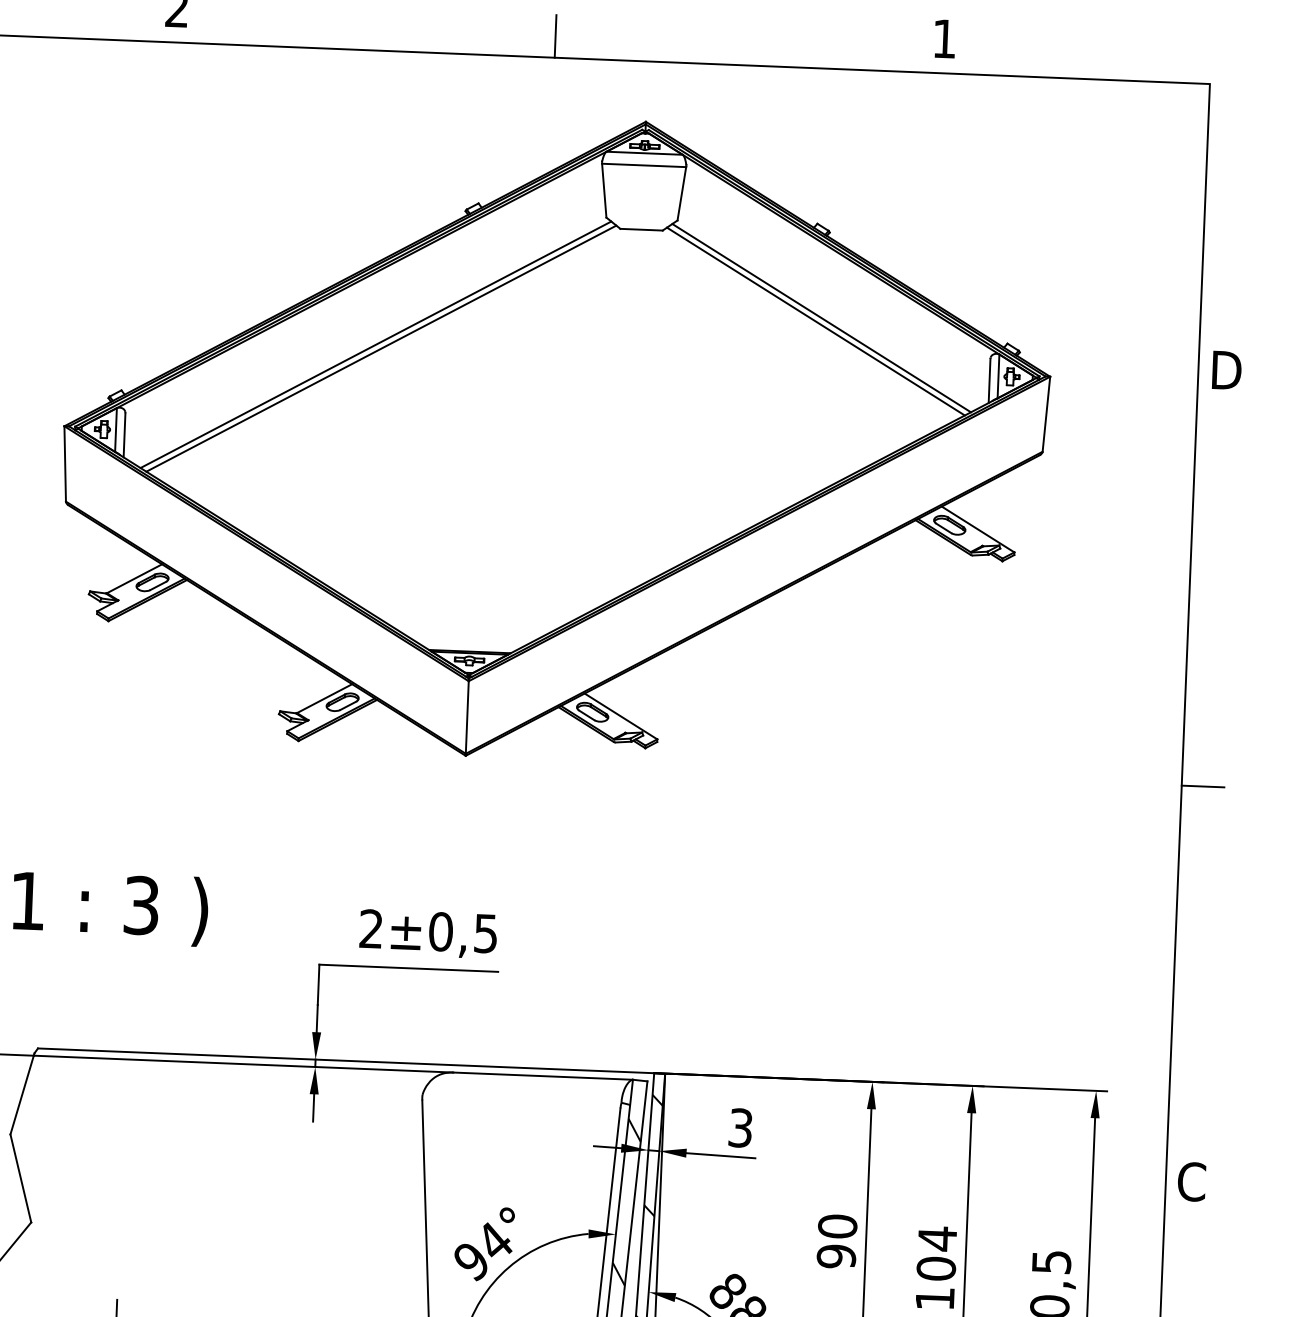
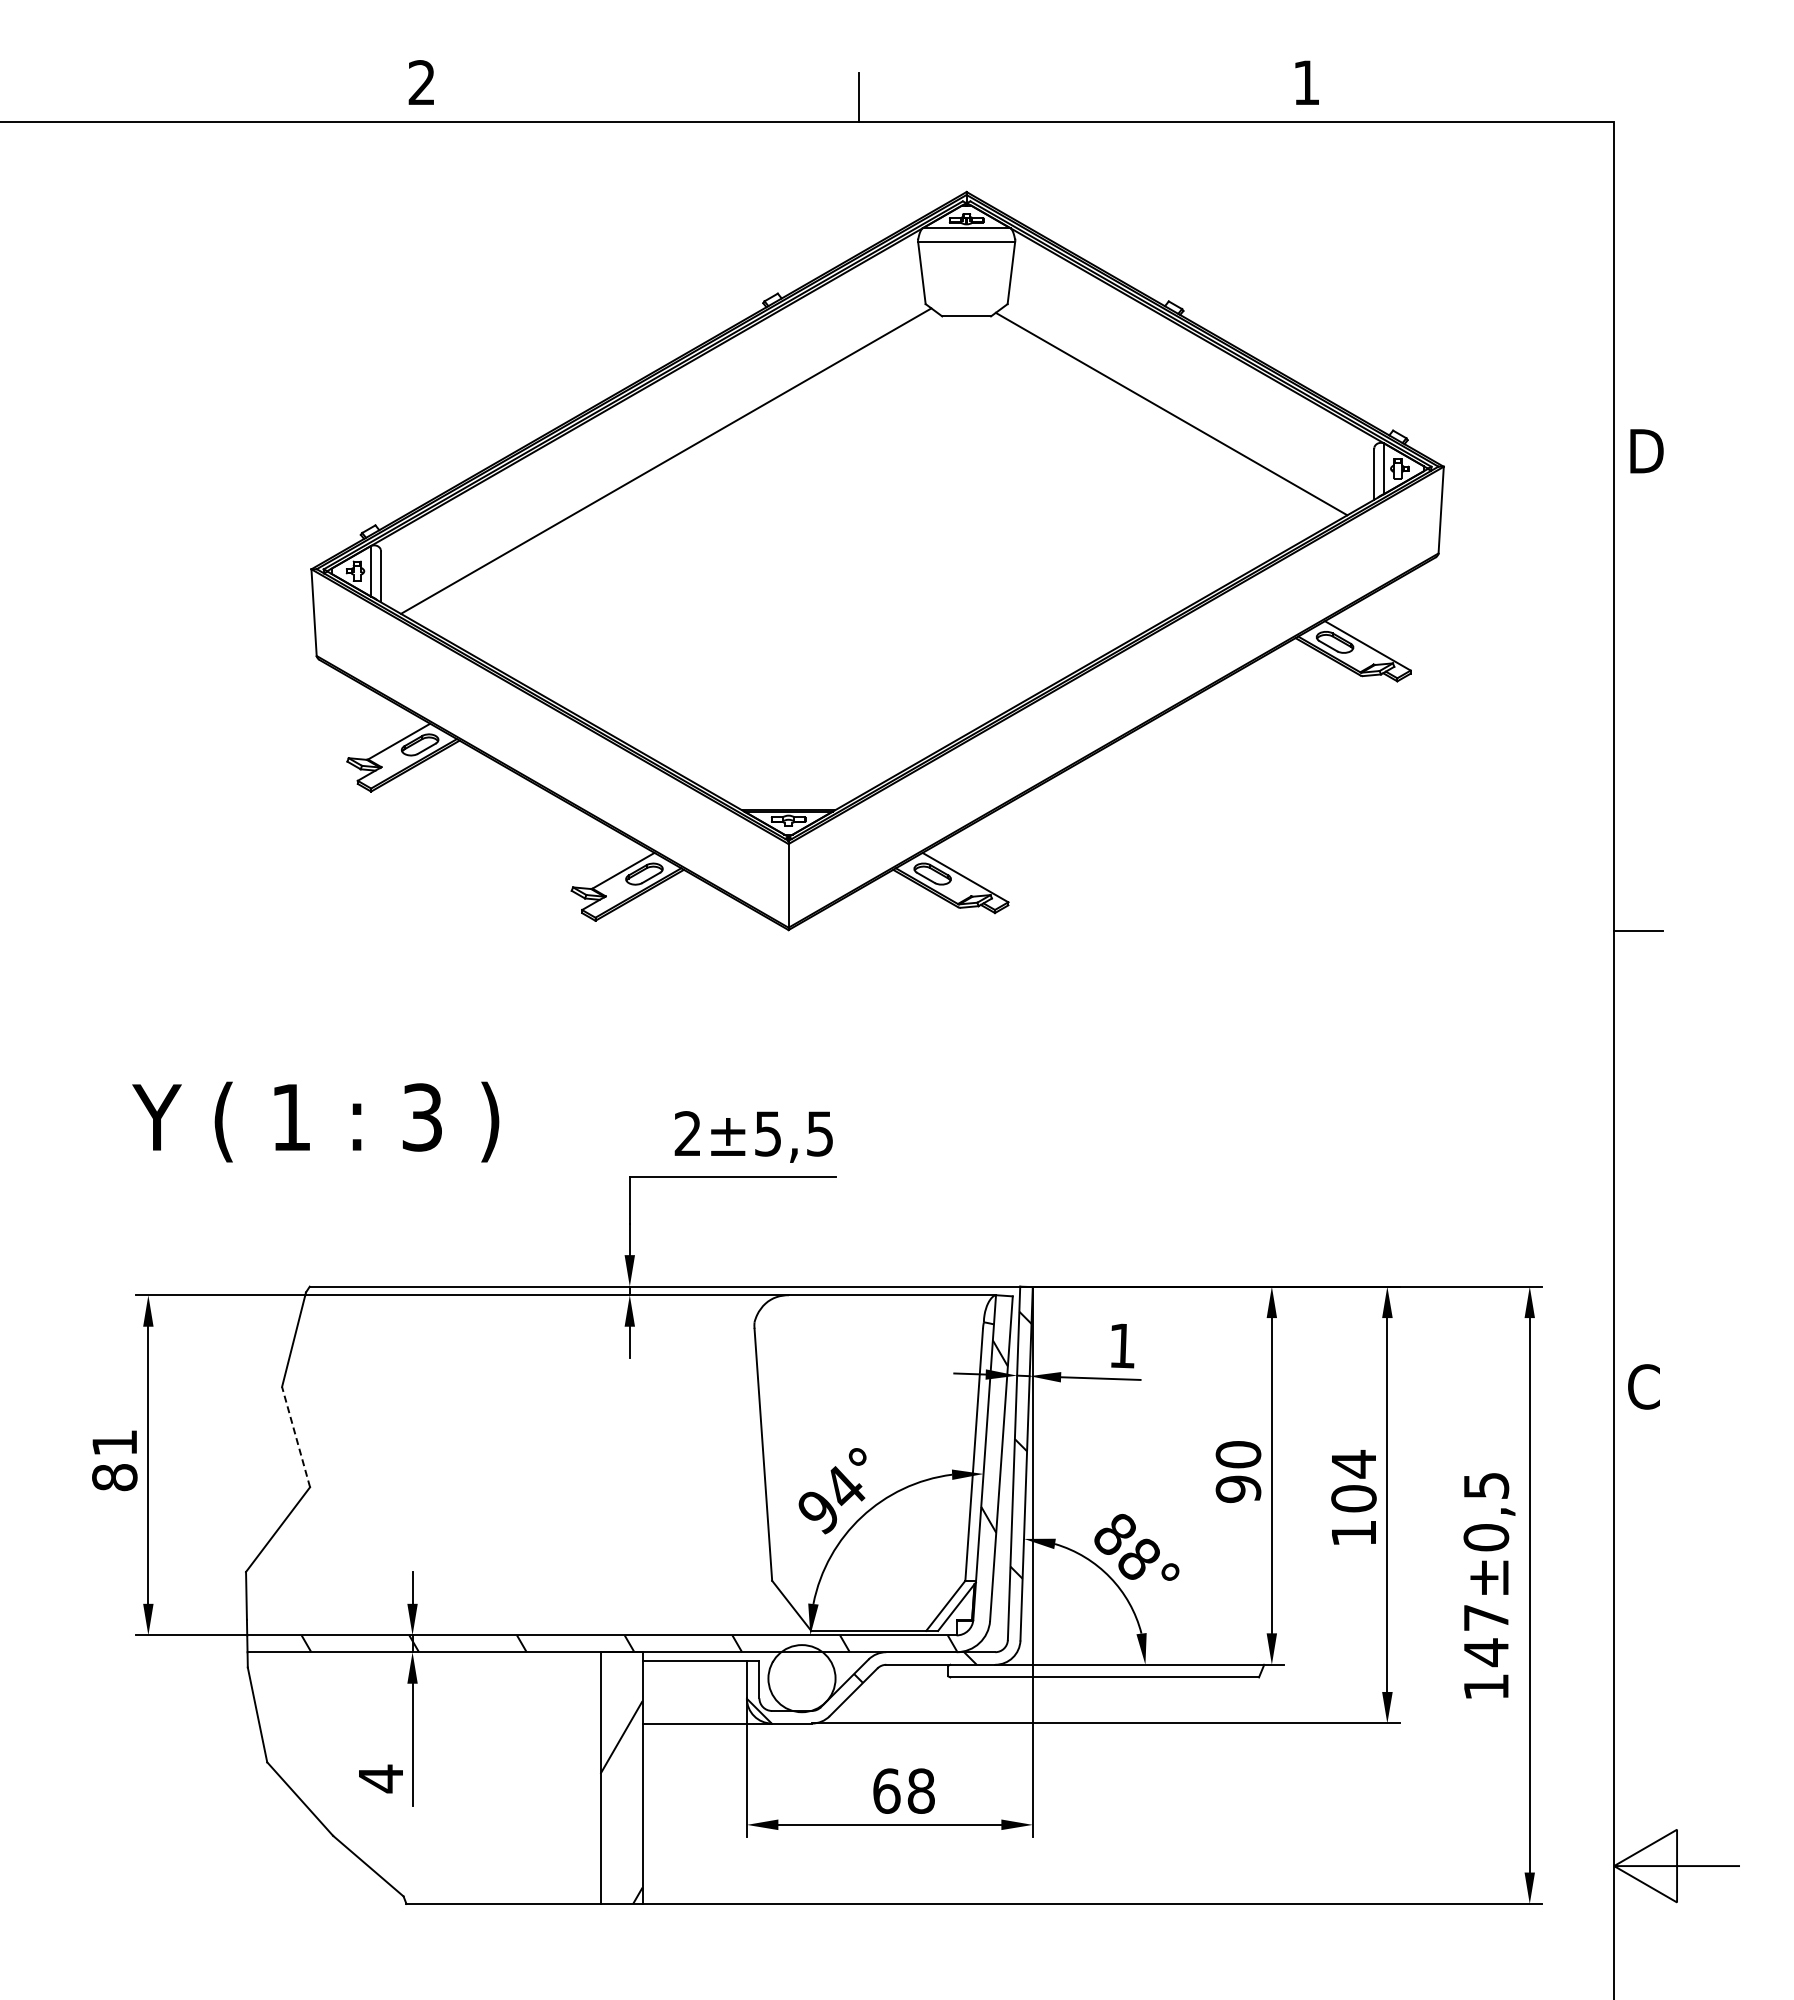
line: (821, 317) -> (1177, 409), removed
line: (381, 347) -> (672, 464), removed
text: (440, 931) -> (767, 1133), ±0,5 -> ±5,5
text: (740, 1127) -> (1121, 1345), 3 -> 1
line: (20, 1177) -> (295, 1436), solid -> dashed

